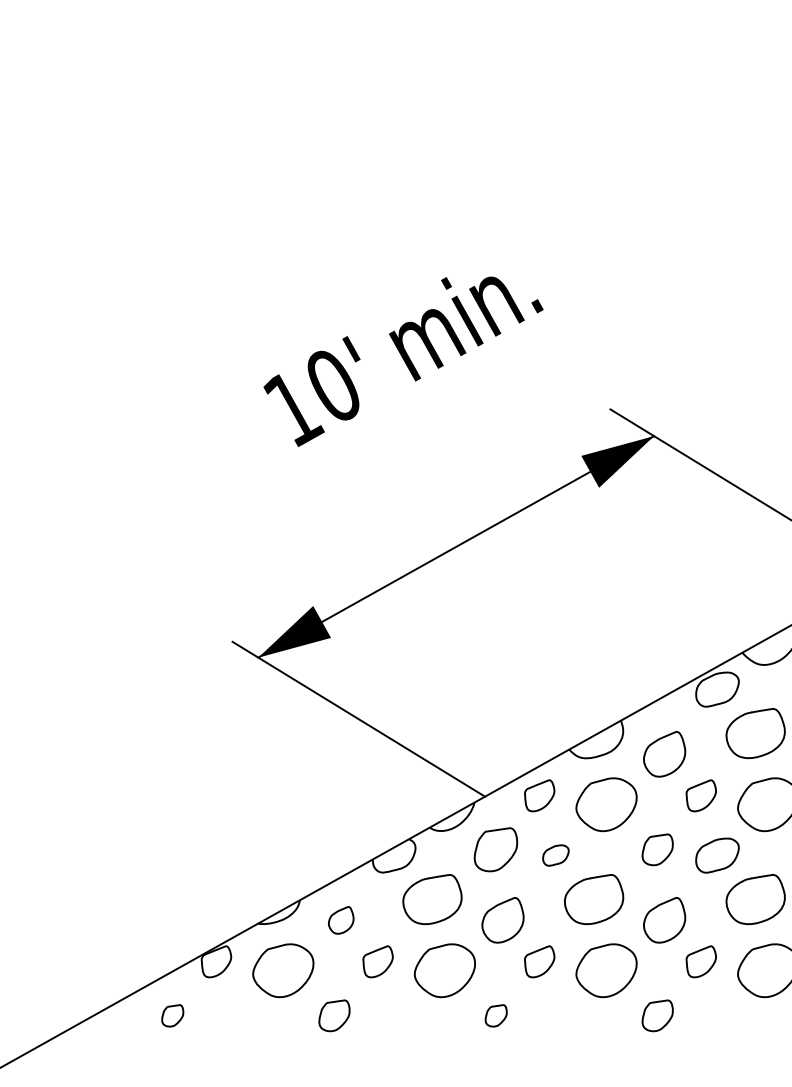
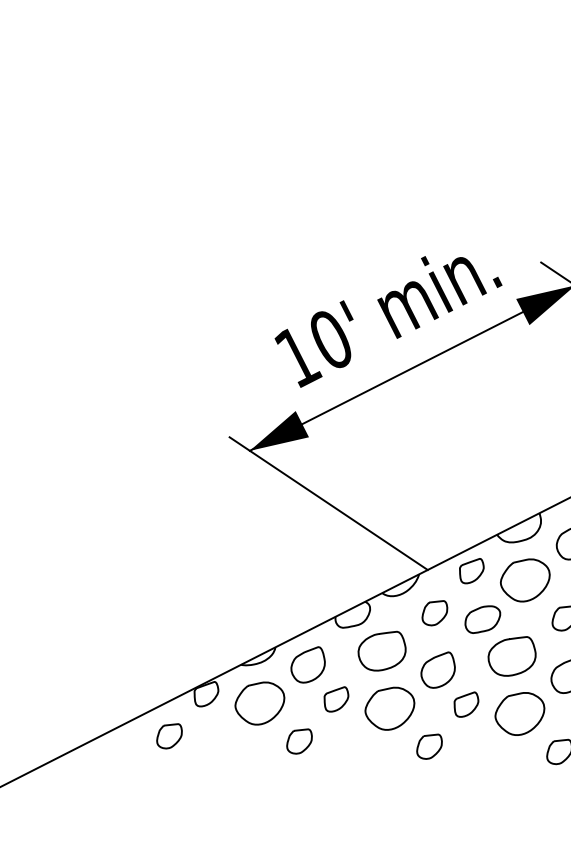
text: (403, 361) -> (388, 322), moved
part: (496, 849) -> (435, 612), size x0.71
part: (555, 855) -> (482, 619), size x1.67
part: (340, 920) -> (307, 664), size x1.67
part: (172, 1015) -> (169, 735), size x1.43
part: (496, 1015) -> (429, 746), size x1.43

